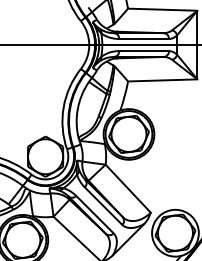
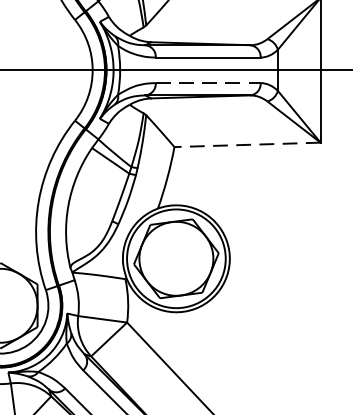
line: (144, 51) -> (209, 83), solid -> dashed
line: (162, 80) -> (247, 145), solid -> dashed

